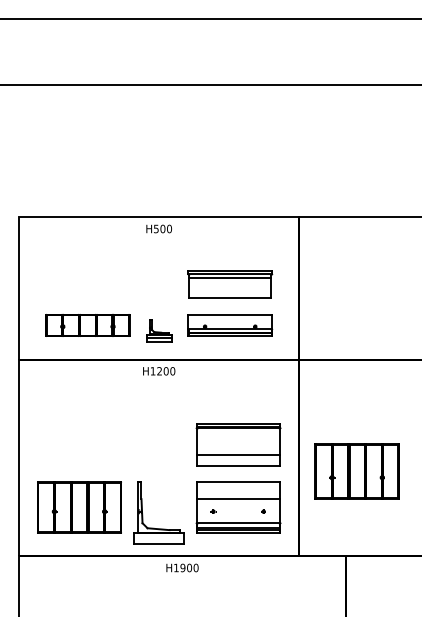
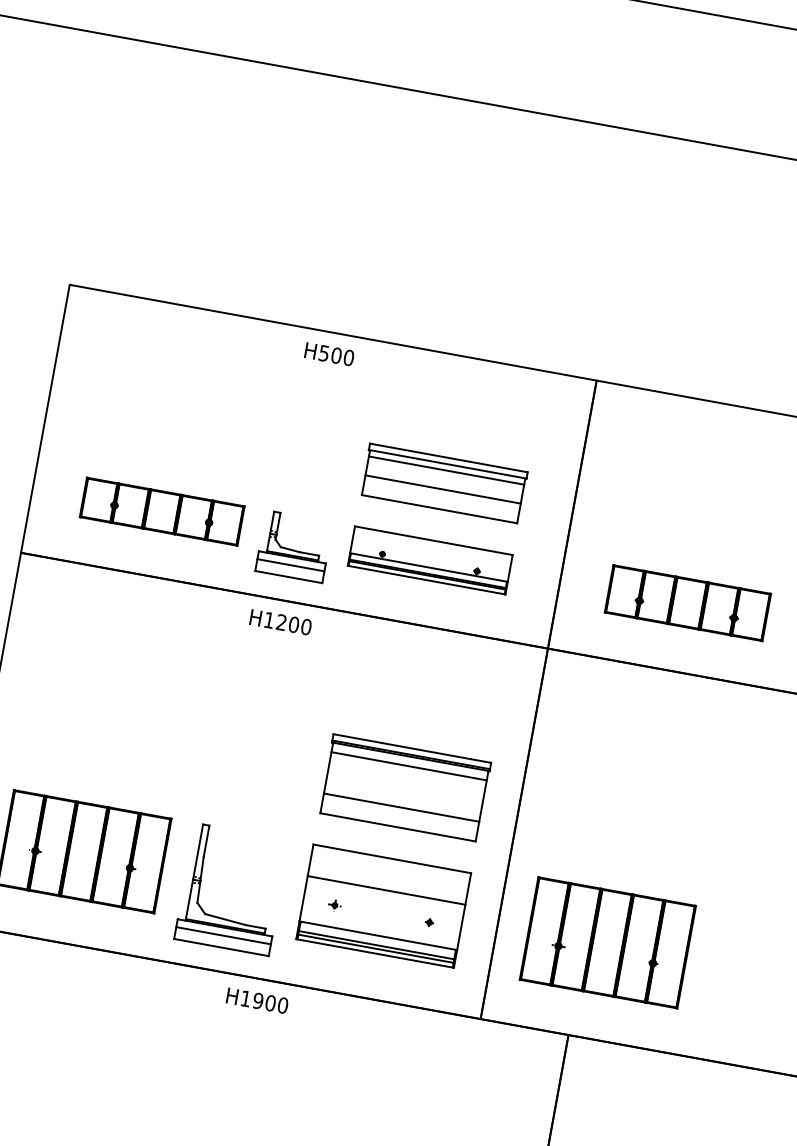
line: (229, 287) -> (441, 488), added
part: (366, 322) -> (687, 601), added
part: (158, 330) -> (293, 545), size x1.43
line: (238, 433) -> (408, 766), added
part: (356, 471) -> (606, 942), moved
line: (158, 537) -> (222, 935), added

